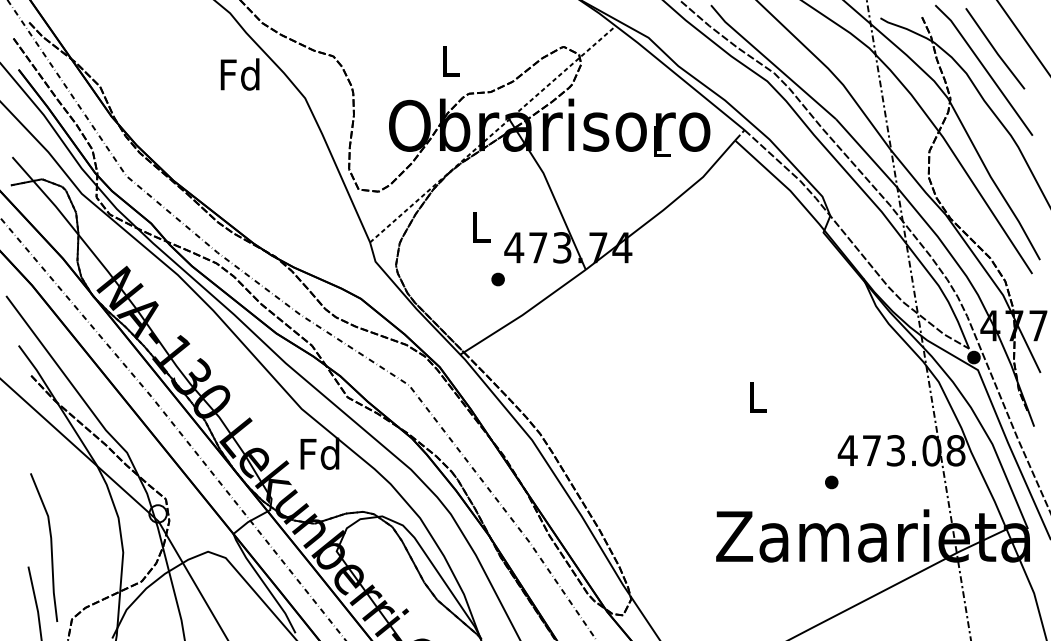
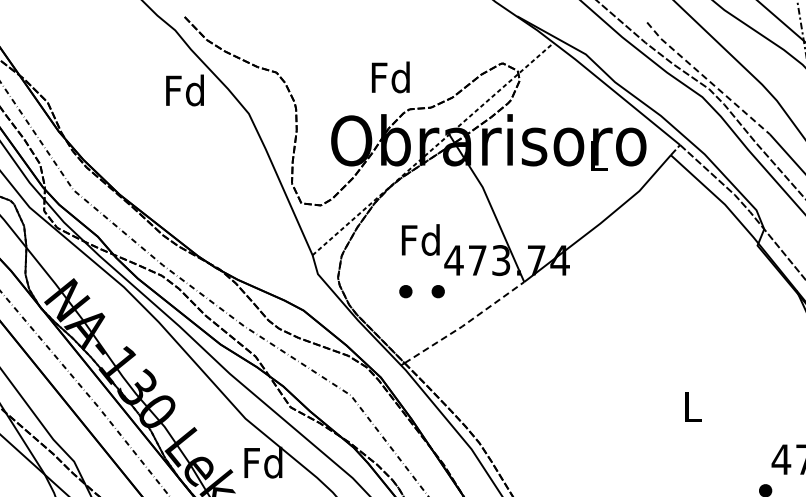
text: (449, 61) -> (390, 77), L -> Fd
line: (772, 63) -> (707, 79), solid -> dashed
text: (480, 226) -> (420, 239), L -> Fd
part: (464, 279) -> (405, 291), added
line: (525, 312) -> (465, 323), solid -> dashed

